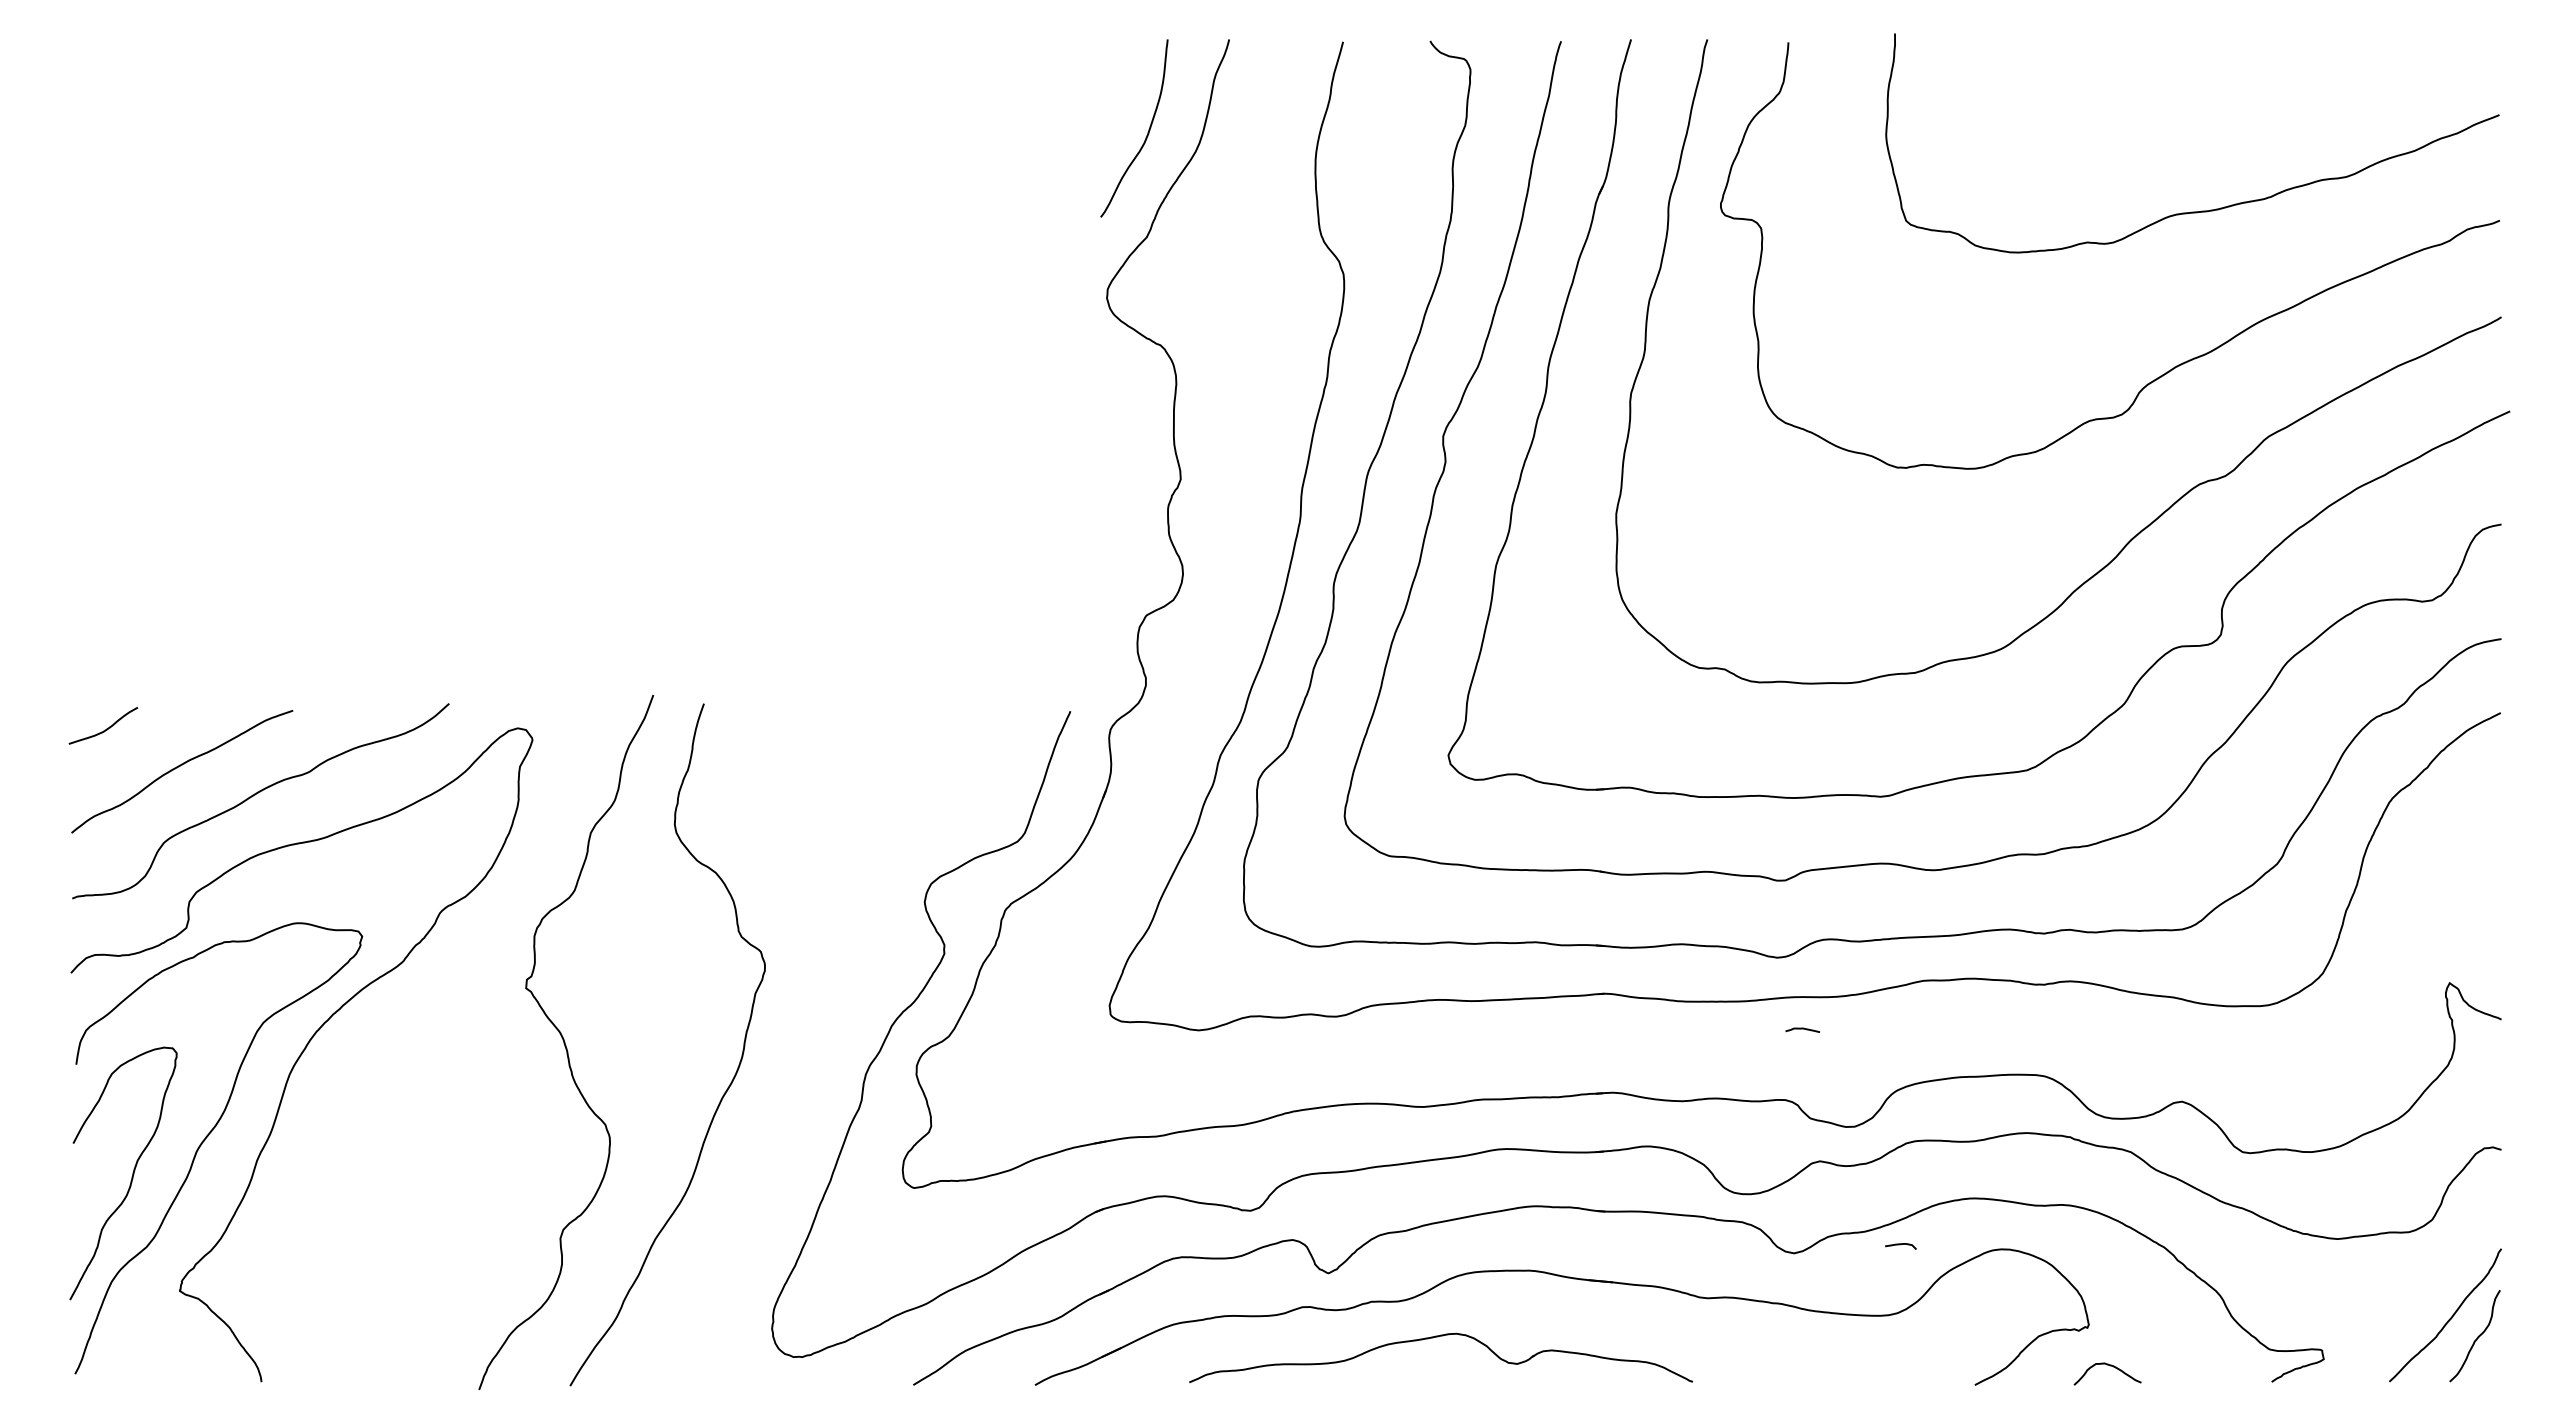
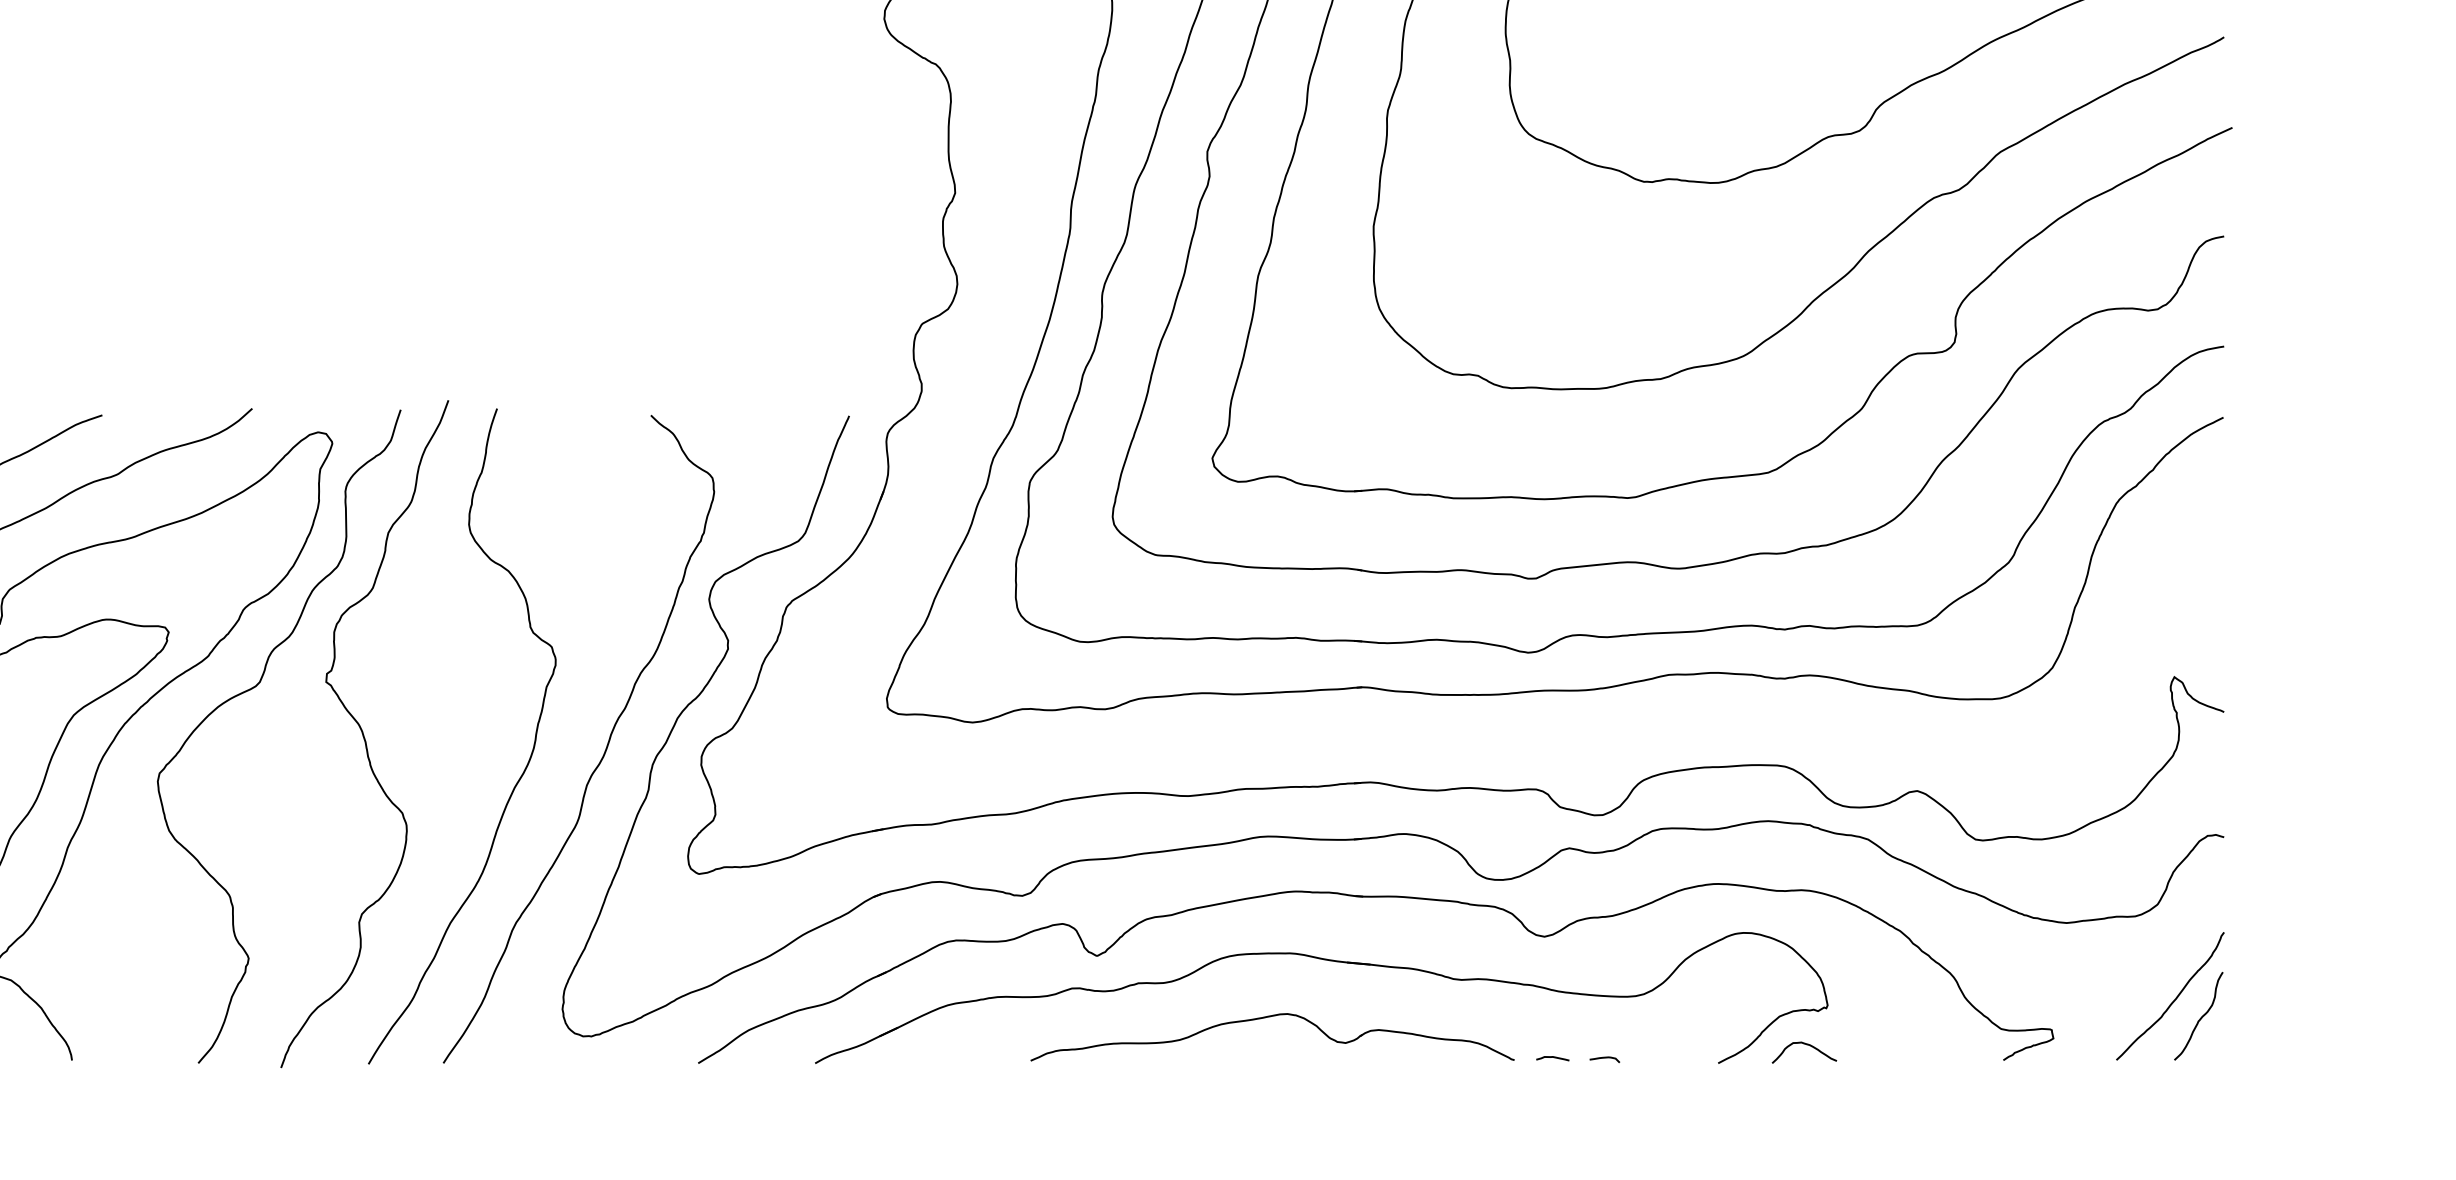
curve: (450, 995) -> (253, 689), added
curve: (1802, 1029) -> (1552, 1057), moved
curve: (815, 1060) -> (604, 751), added
curve: (1900, 1245) -> (1604, 1058), moved
part: (1438, 1337) -> (1270, 1017), moved
curve: (2110, 1366) -> (1807, 1045), moved

